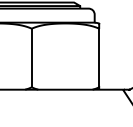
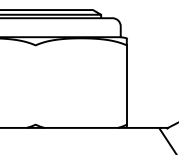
line: (31, 57) -> (35, 84), removed

